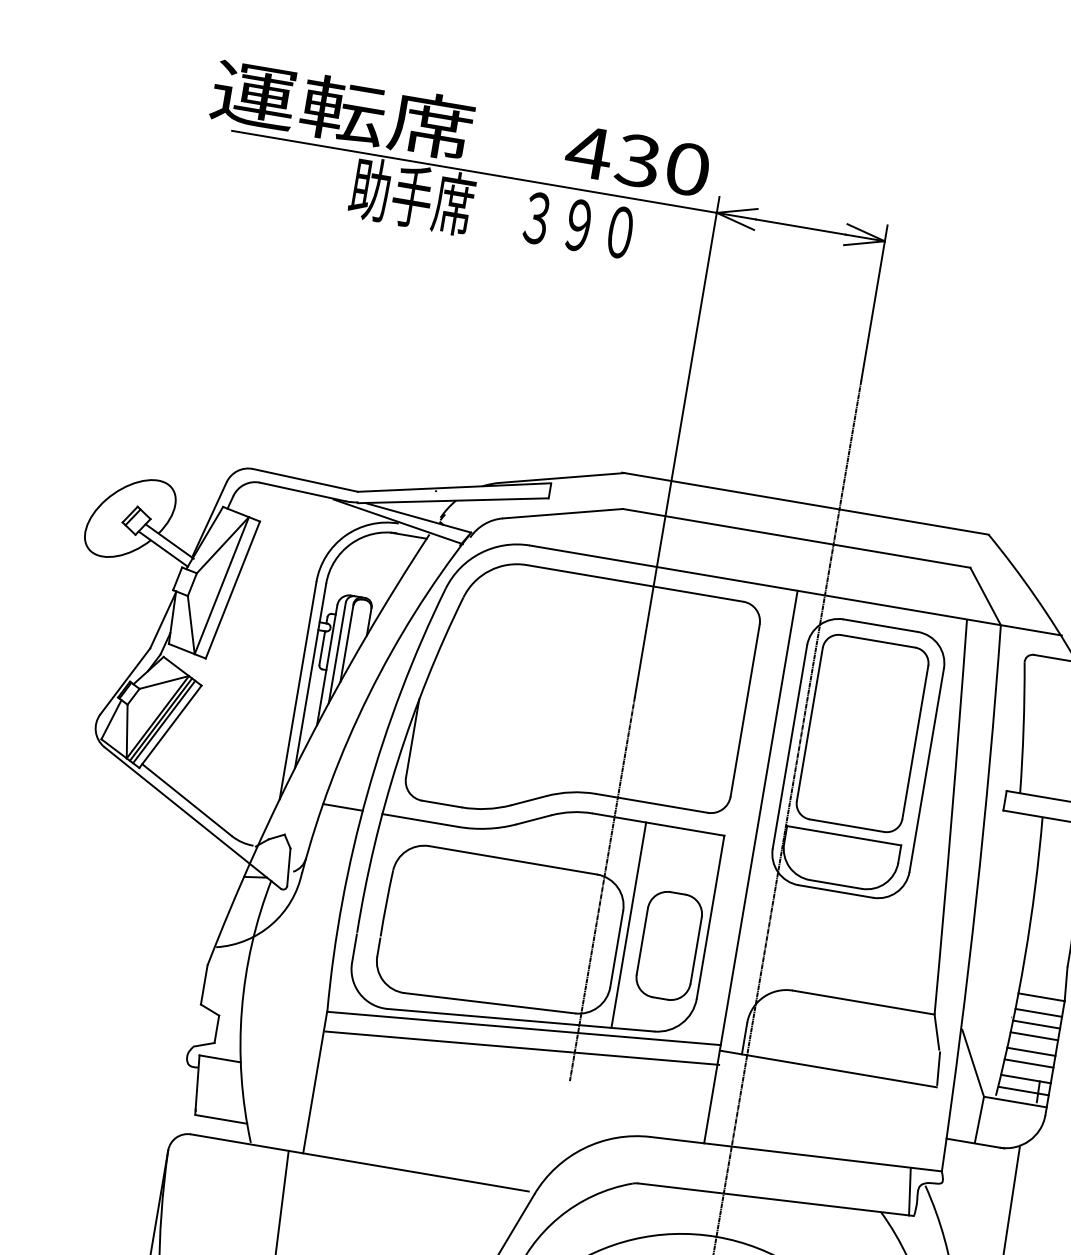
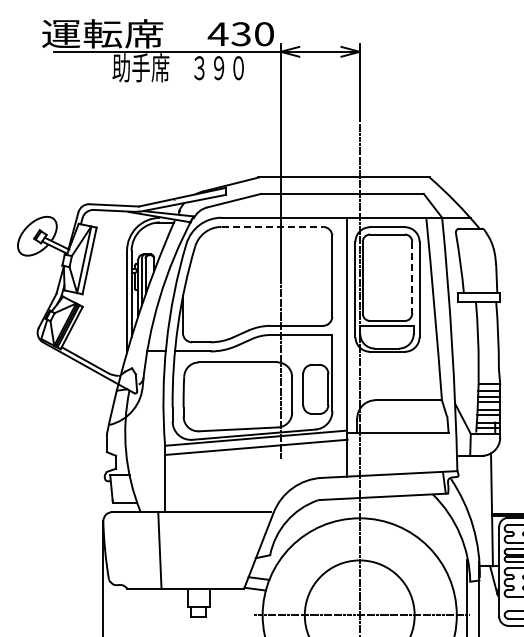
line: (635, 582) -> (272, 226), solid -> dashed
line: (916, 741) -> (412, 277), solid -> dashed
line: (628, 923) -> (295, 382), removed

